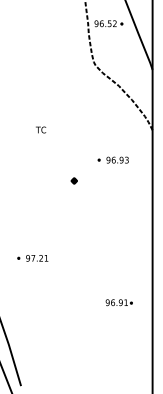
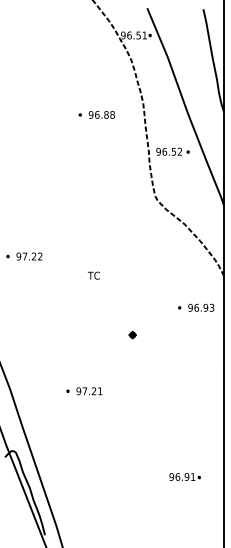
part: (113, 159) -> (196, 307), moved
part: (32, 258) -> (84, 391), moved

